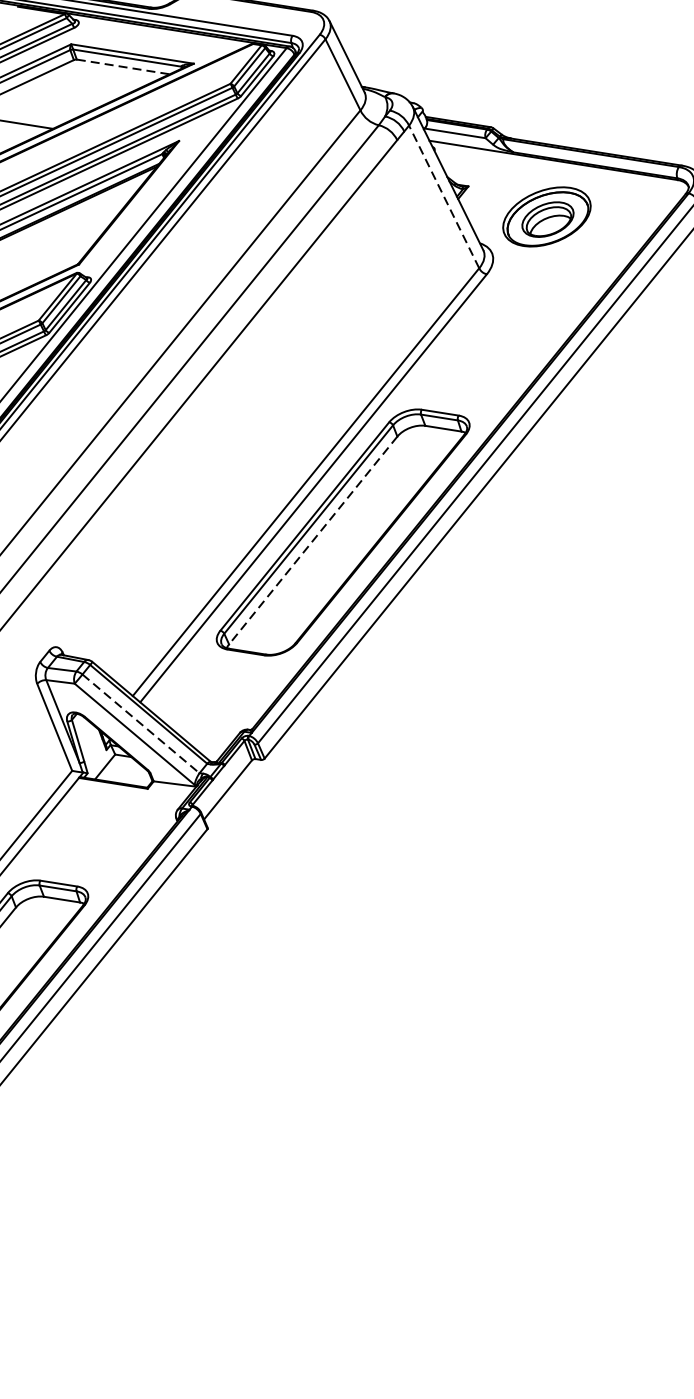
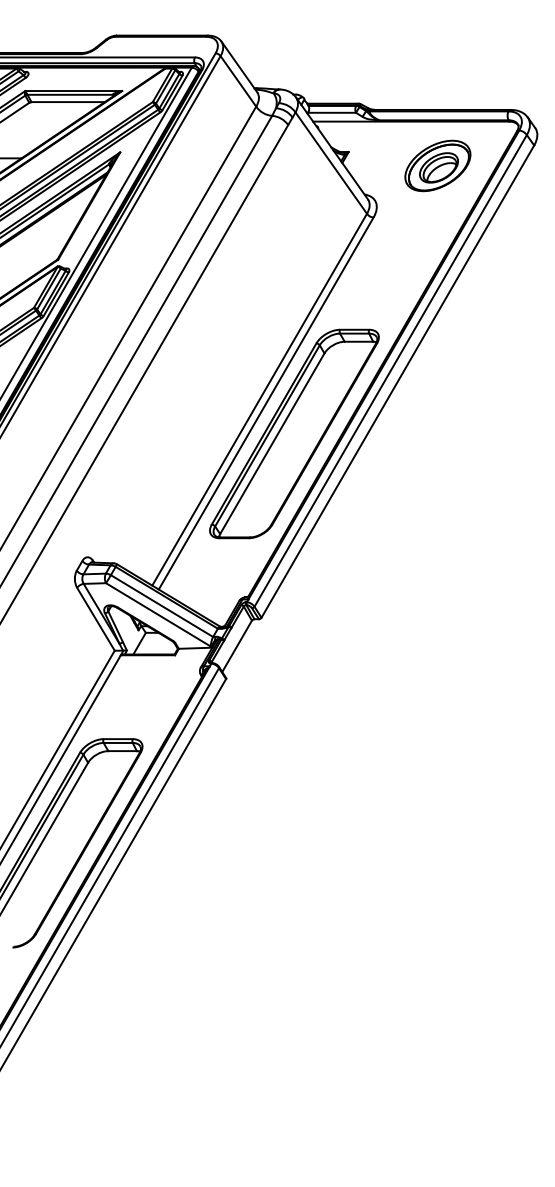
line: (123, 67) -> (68, 102), dashed -> solid
line: (443, 196) -> (330, 162), dashed -> solid
part: (546, 216) -> (437, 165), moved
line: (313, 541) -> (272, 444), dashed -> solid
line: (141, 724) -> (162, 606), dashed -> solid

